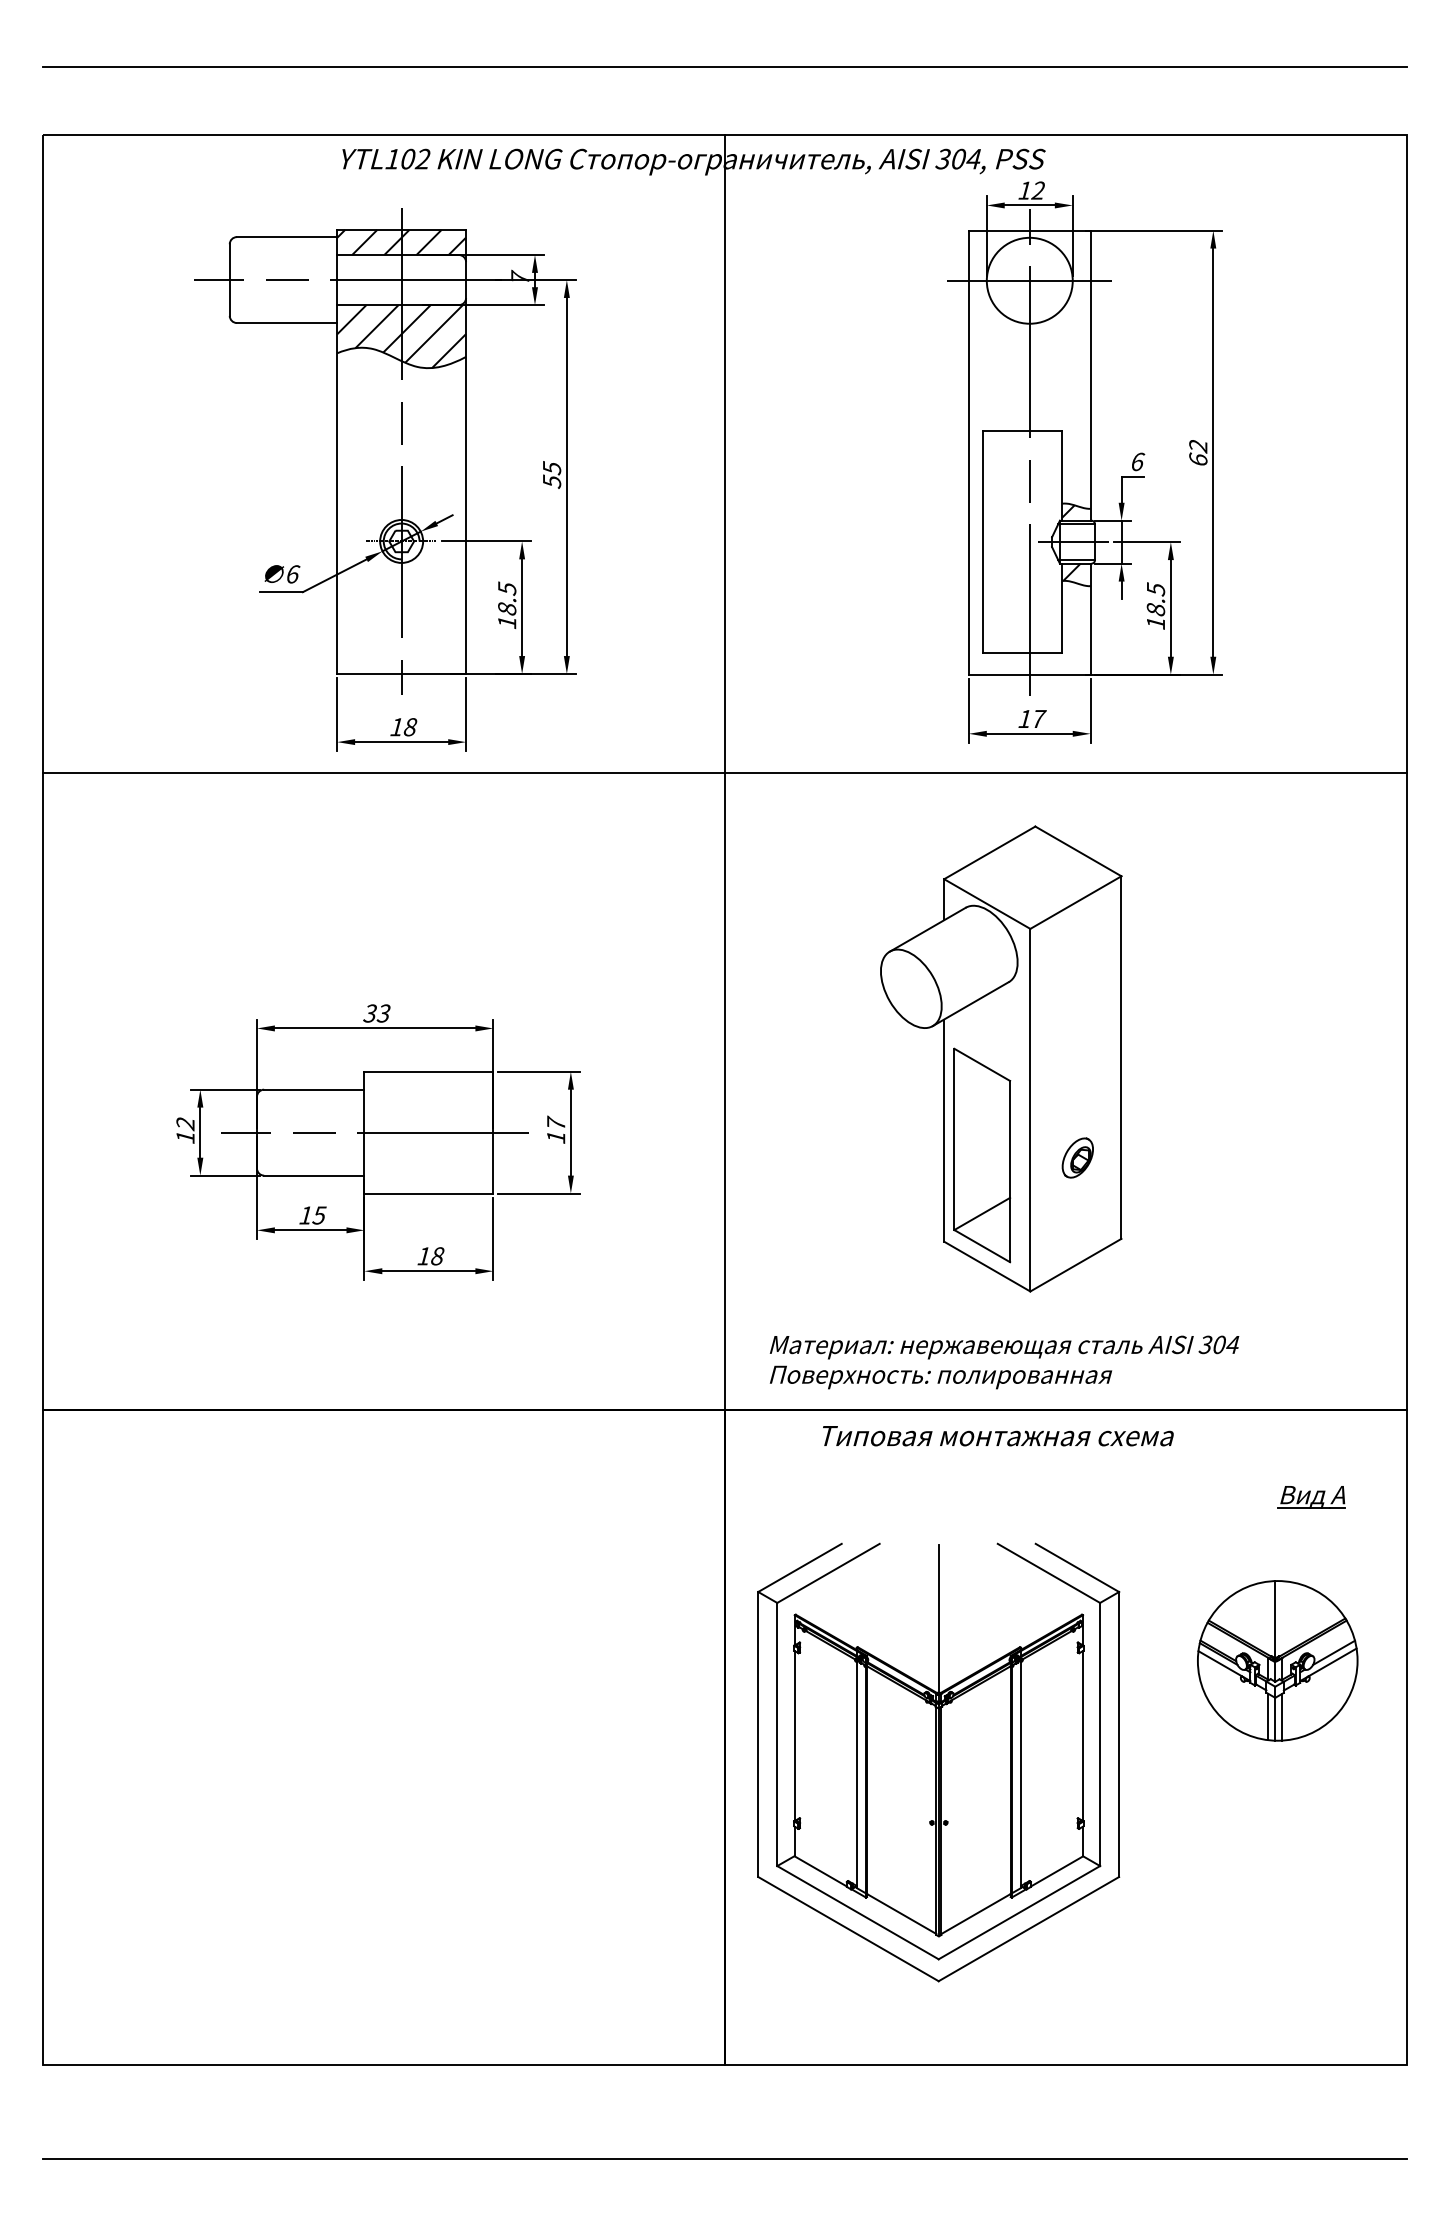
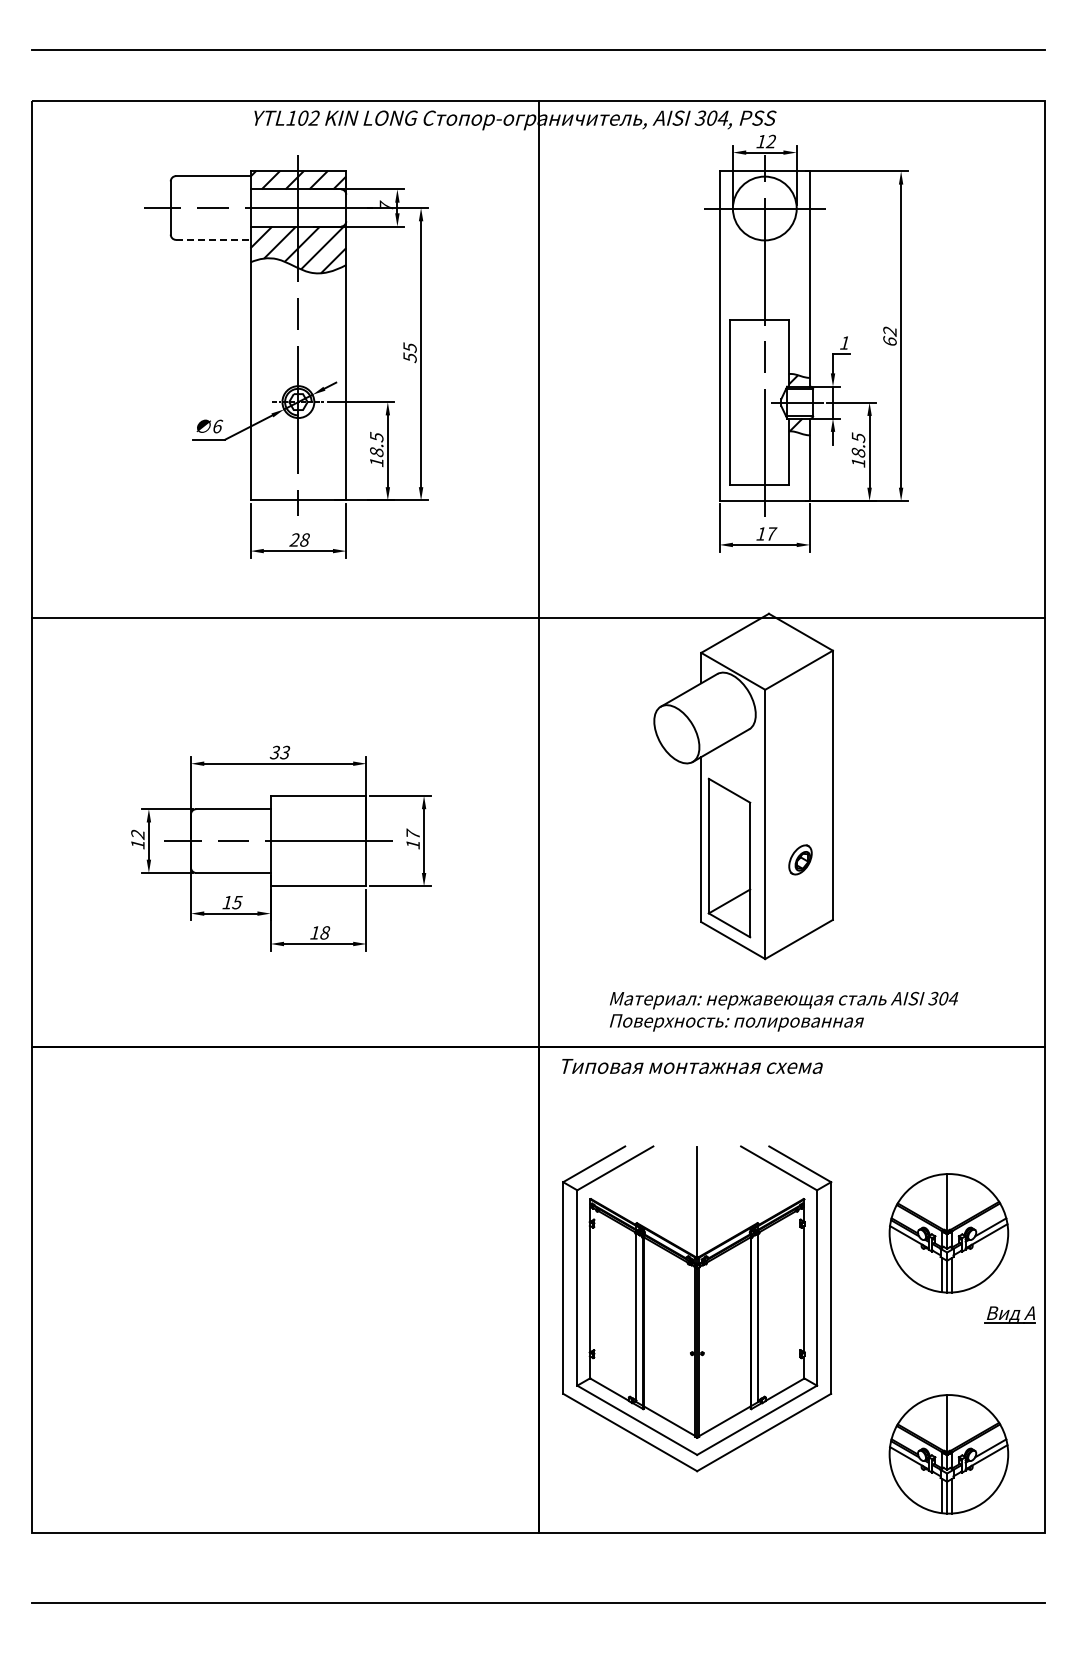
line: (287, 322) -> (213, 239), solid -> dashed
text: (1138, 461) -> (845, 342), 6 -> 1
text: (396, 726) -> (294, 539), 18 -> 28
line: (725, 772) -> (538, 617), moved
text: (1005, 1362) -> (784, 1011), moved
text: (998, 1436) -> (692, 1066), moved
part: (1310, 1496) -> (1009, 1314), moved
part: (1277, 1958) -> (948, 1454), added

